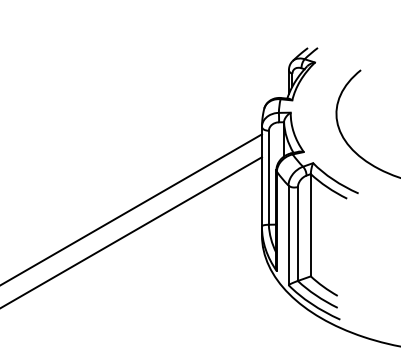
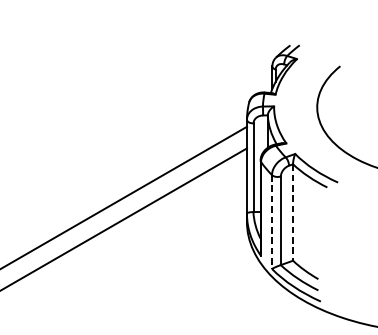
line: (310, 225) -> (292, 212), solid -> dashed
line: (288, 235) -> (271, 222), solid -> dashed

